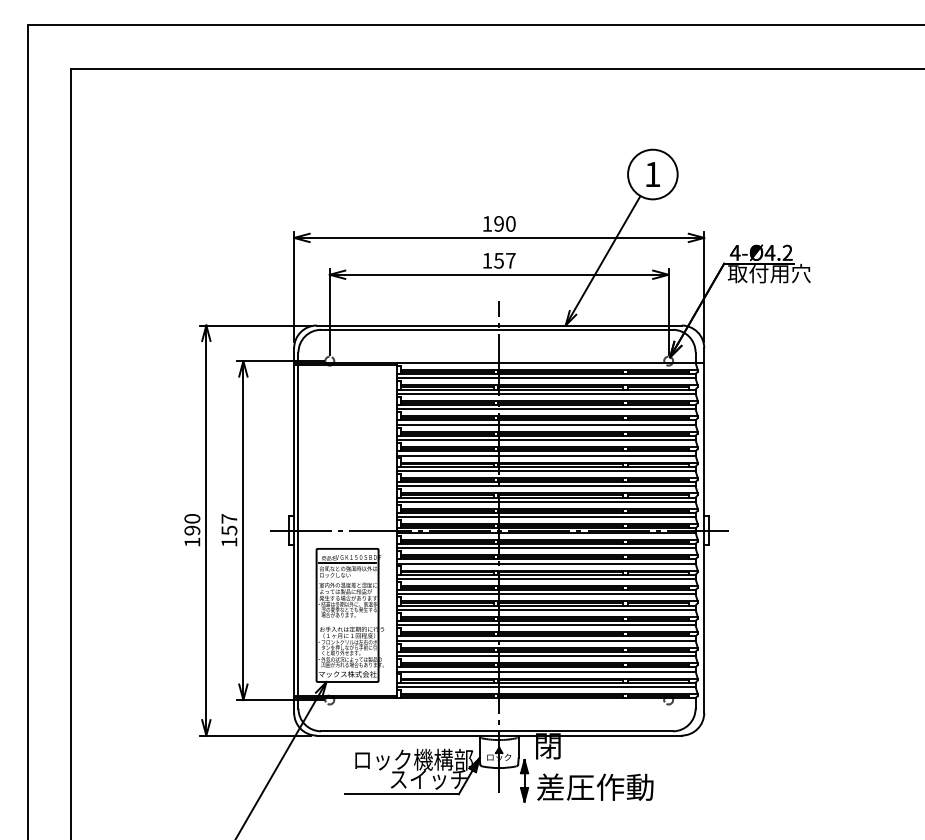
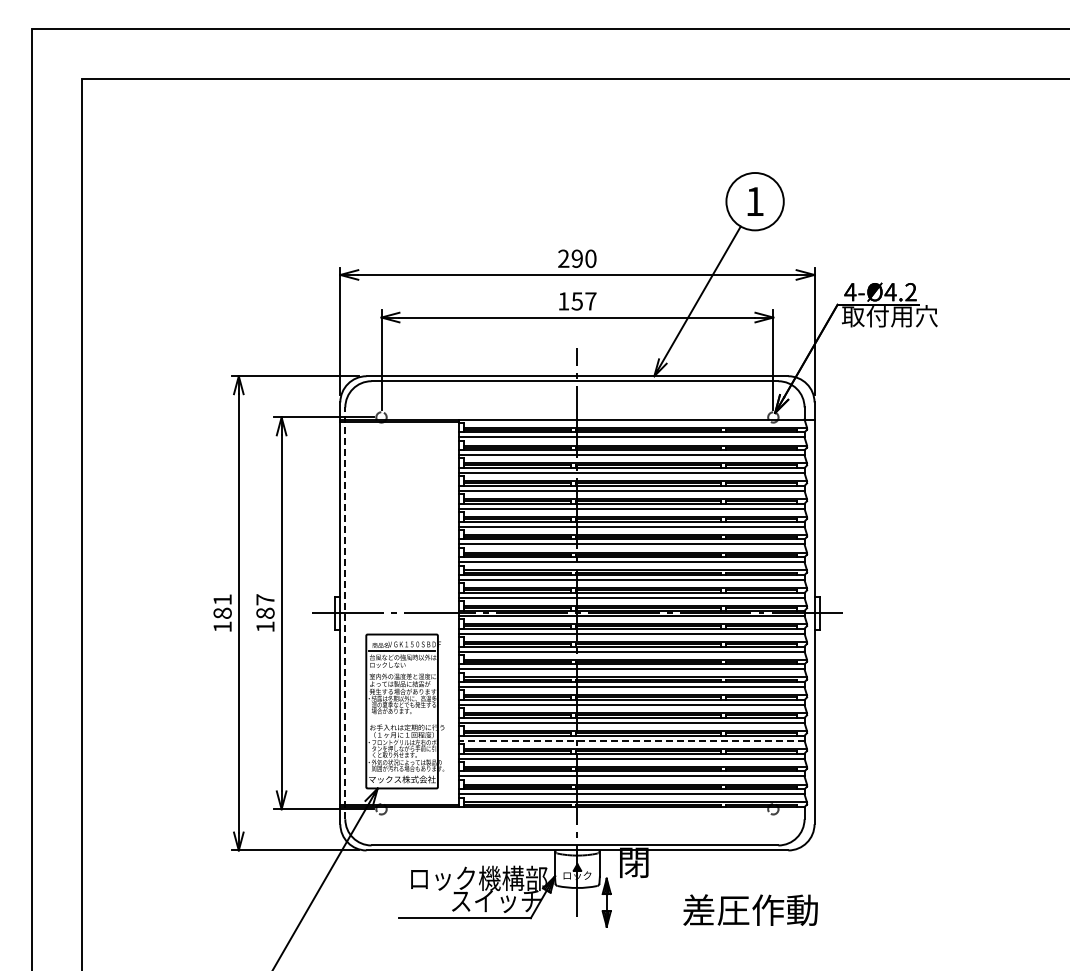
text: (487, 223) -> (563, 258), 190 -> 290
text: (192, 524) -> (222, 606), 190 -> 181
text: (229, 530) -> (265, 613), 157 -> 187
line: (298, 530) -> (345, 613), solid -> dashed
line: (545, 640) -> (631, 740), solid -> dashed
text: (595, 786) -> (750, 909), moved

